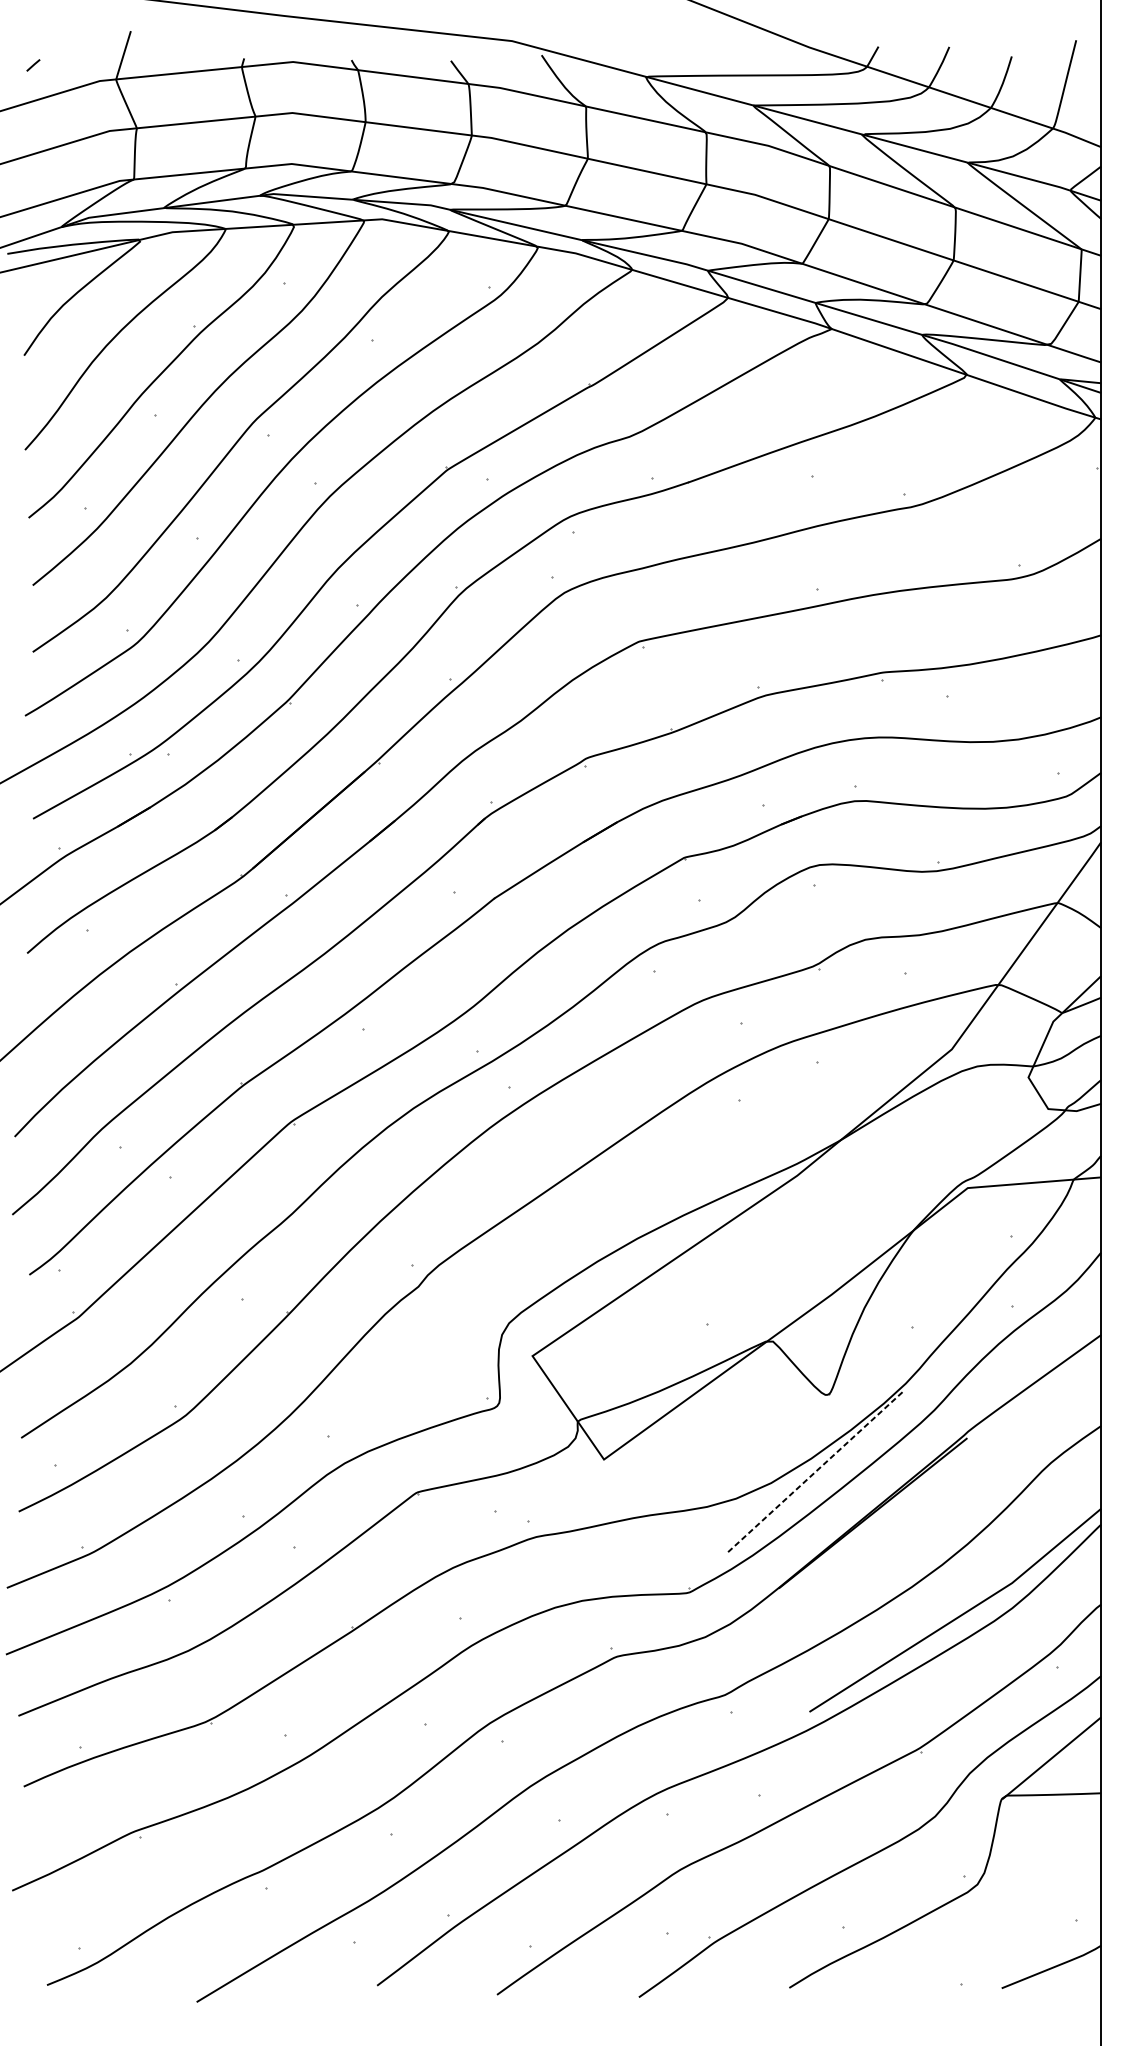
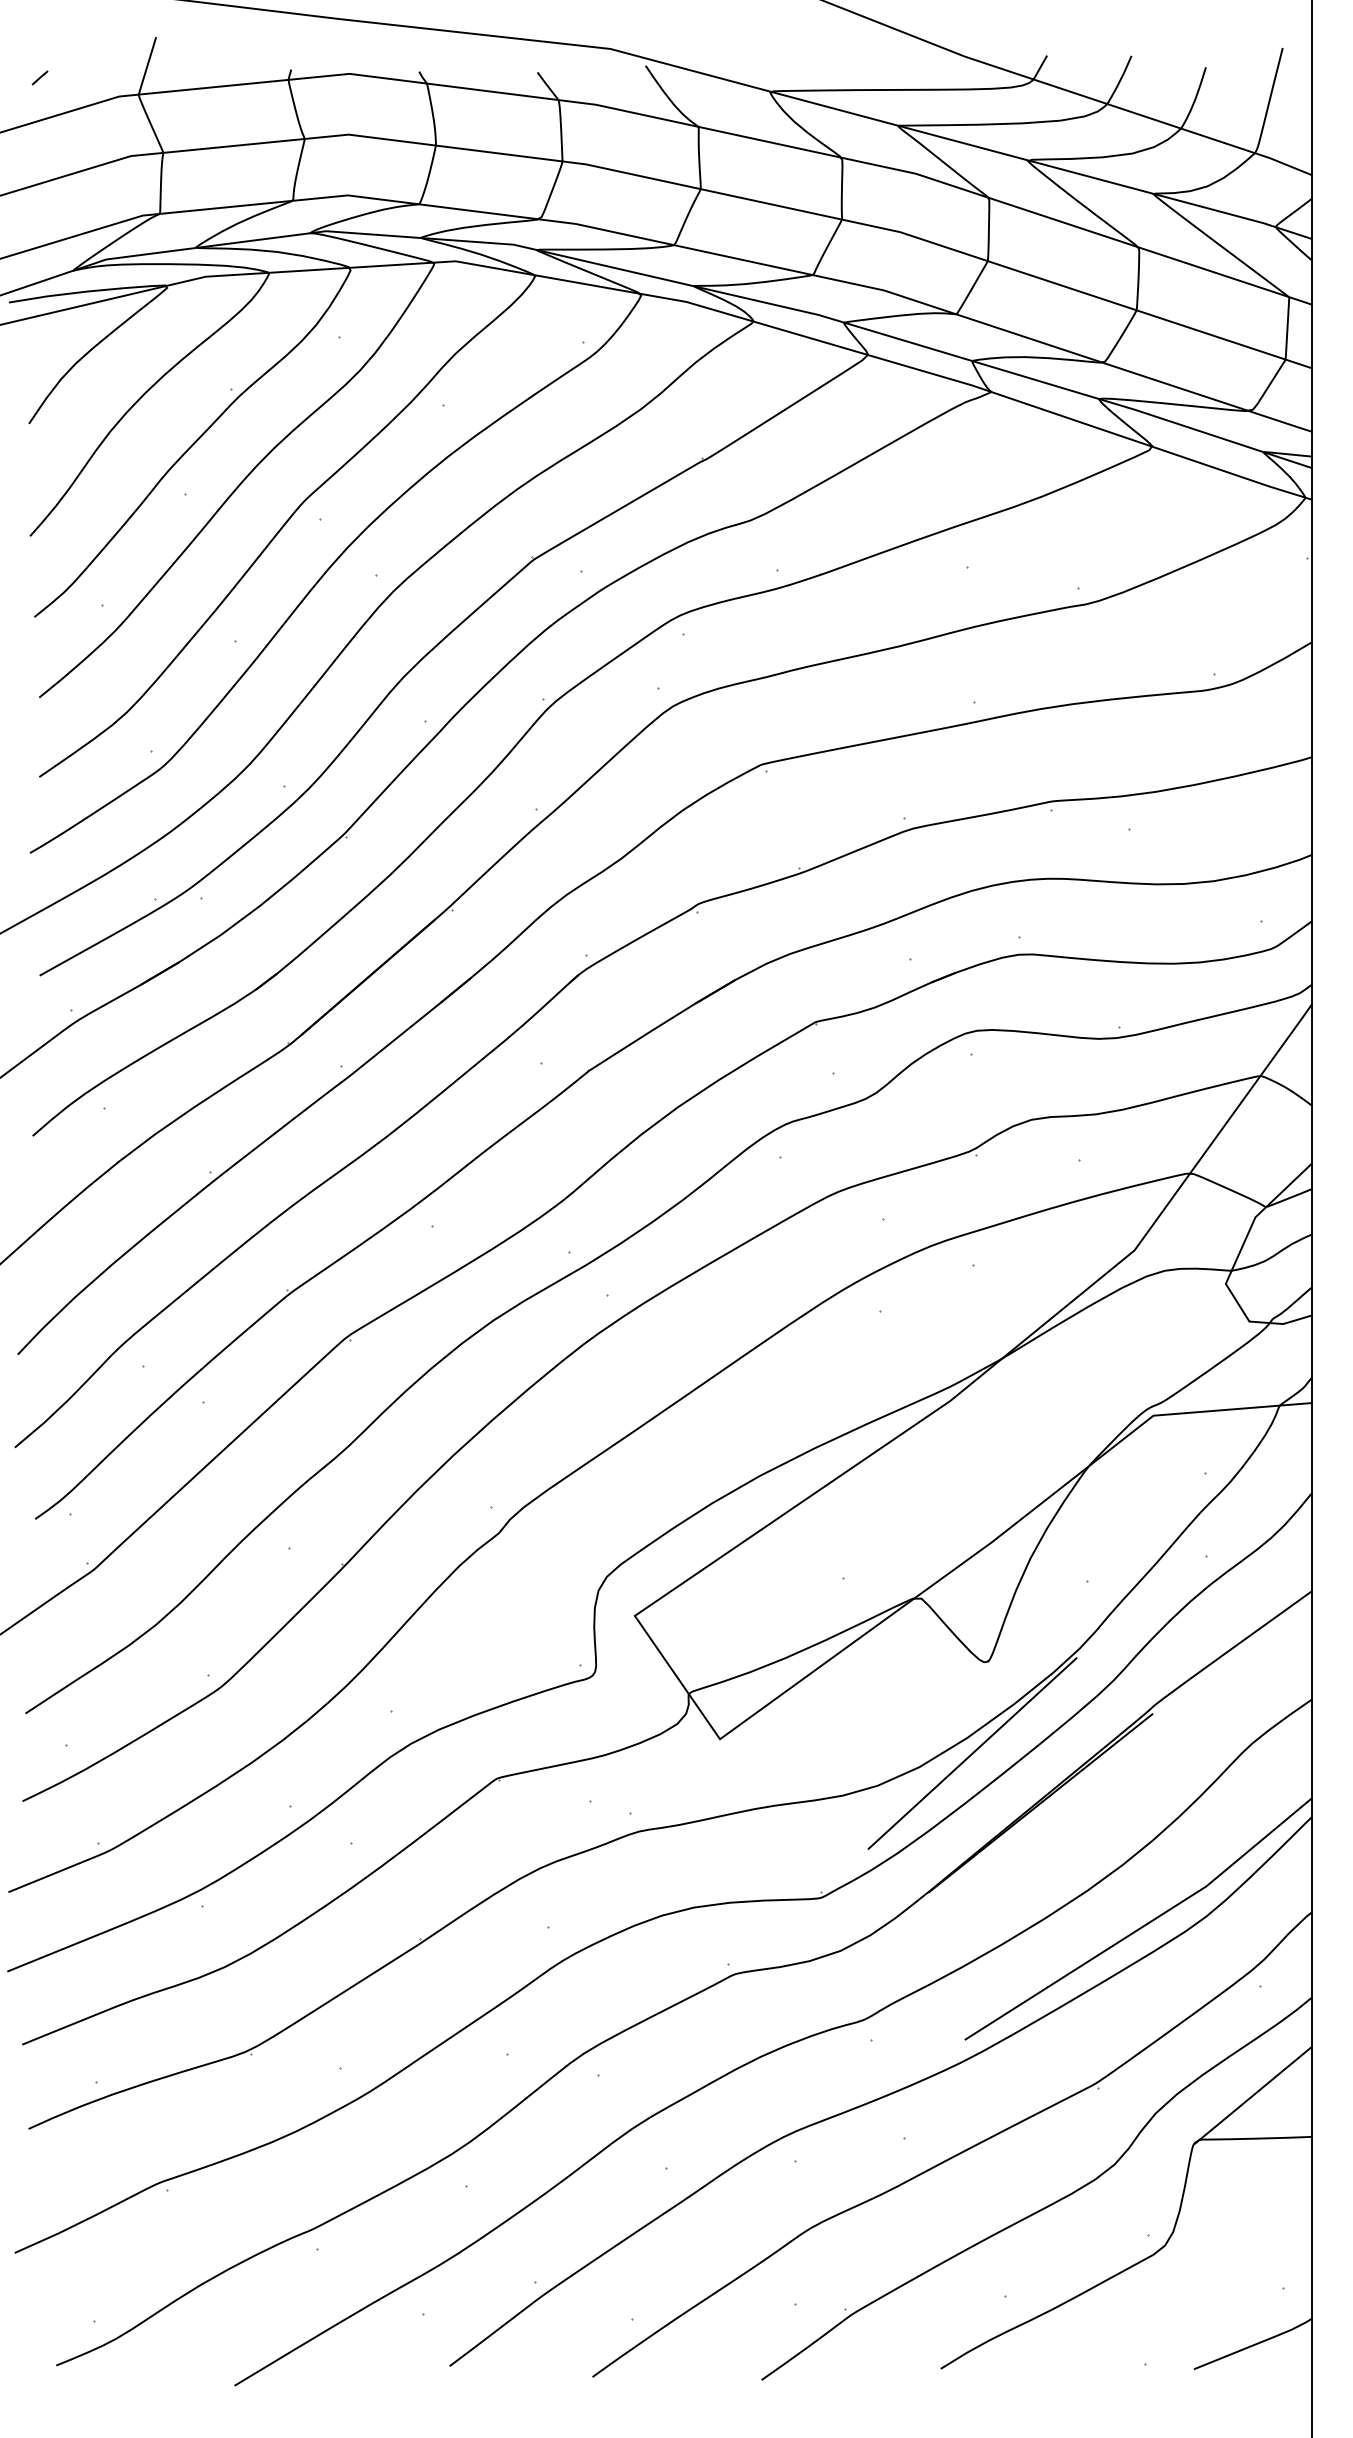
line: (815, 1471) -> (972, 1753), dashed -> solid

